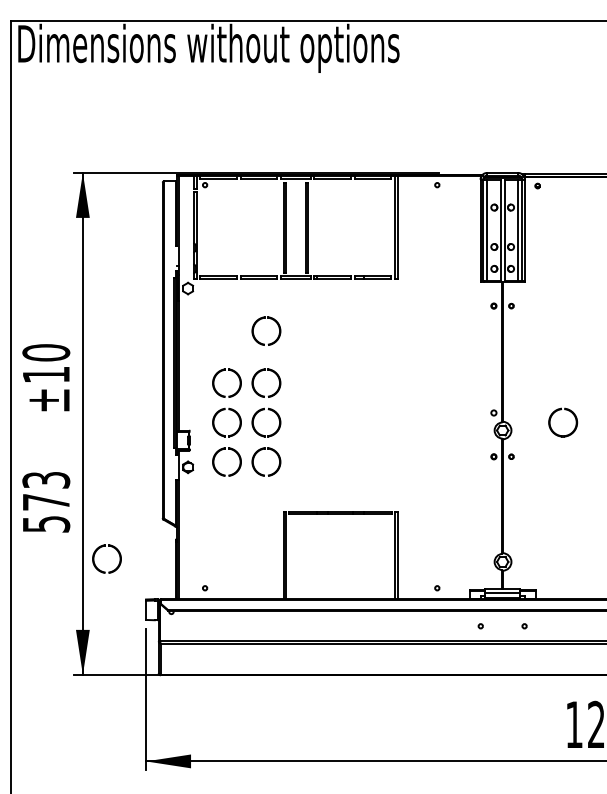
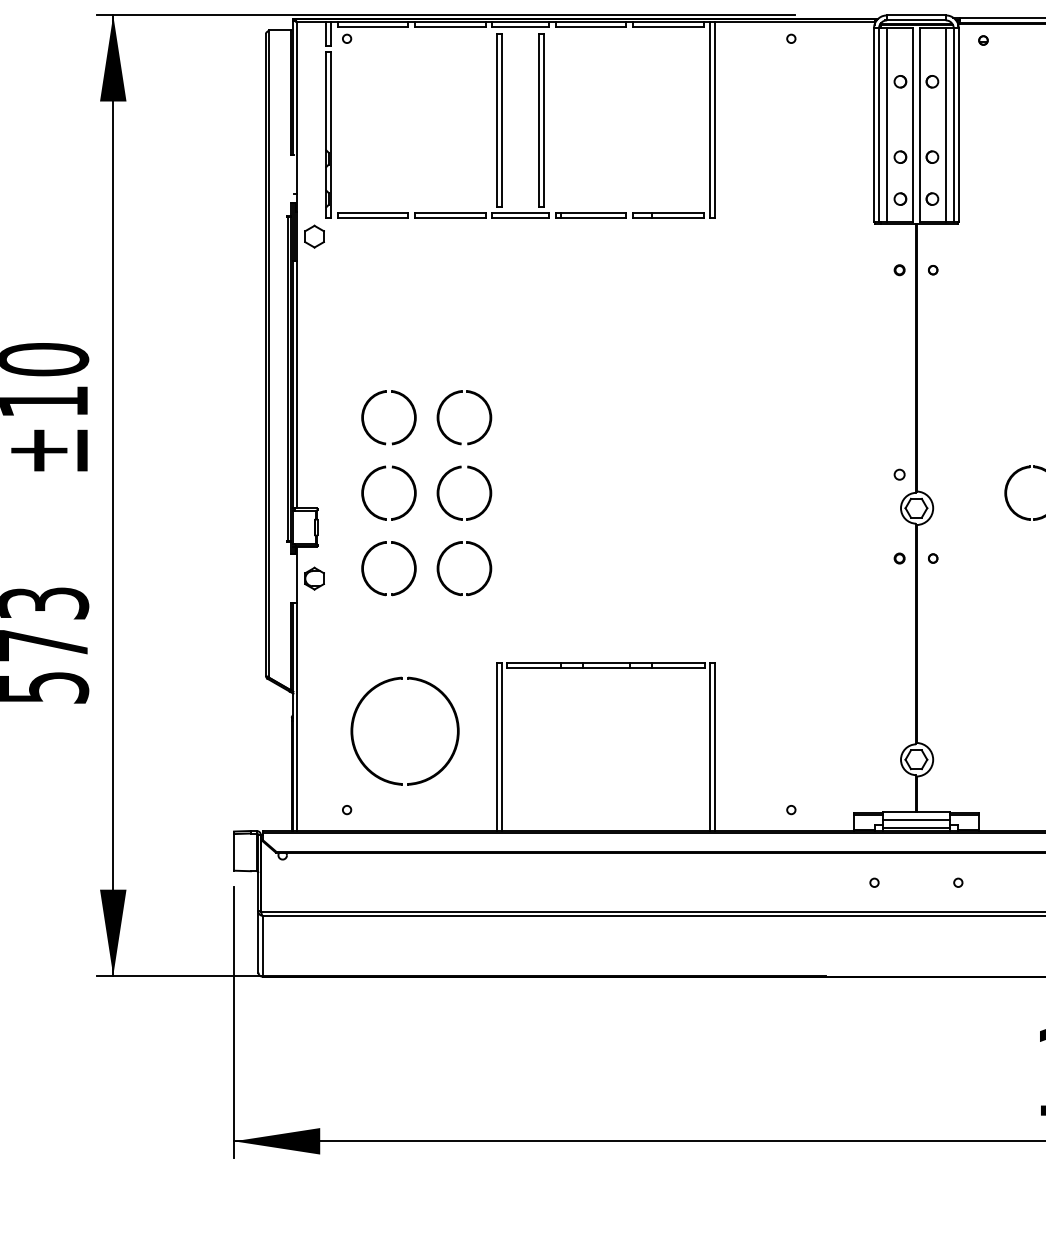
part: (260, 320) -> (453, 297), removed
part: (229, 521) -> (393, 682), added
part: (100, 548) -> (146, 733), removed

